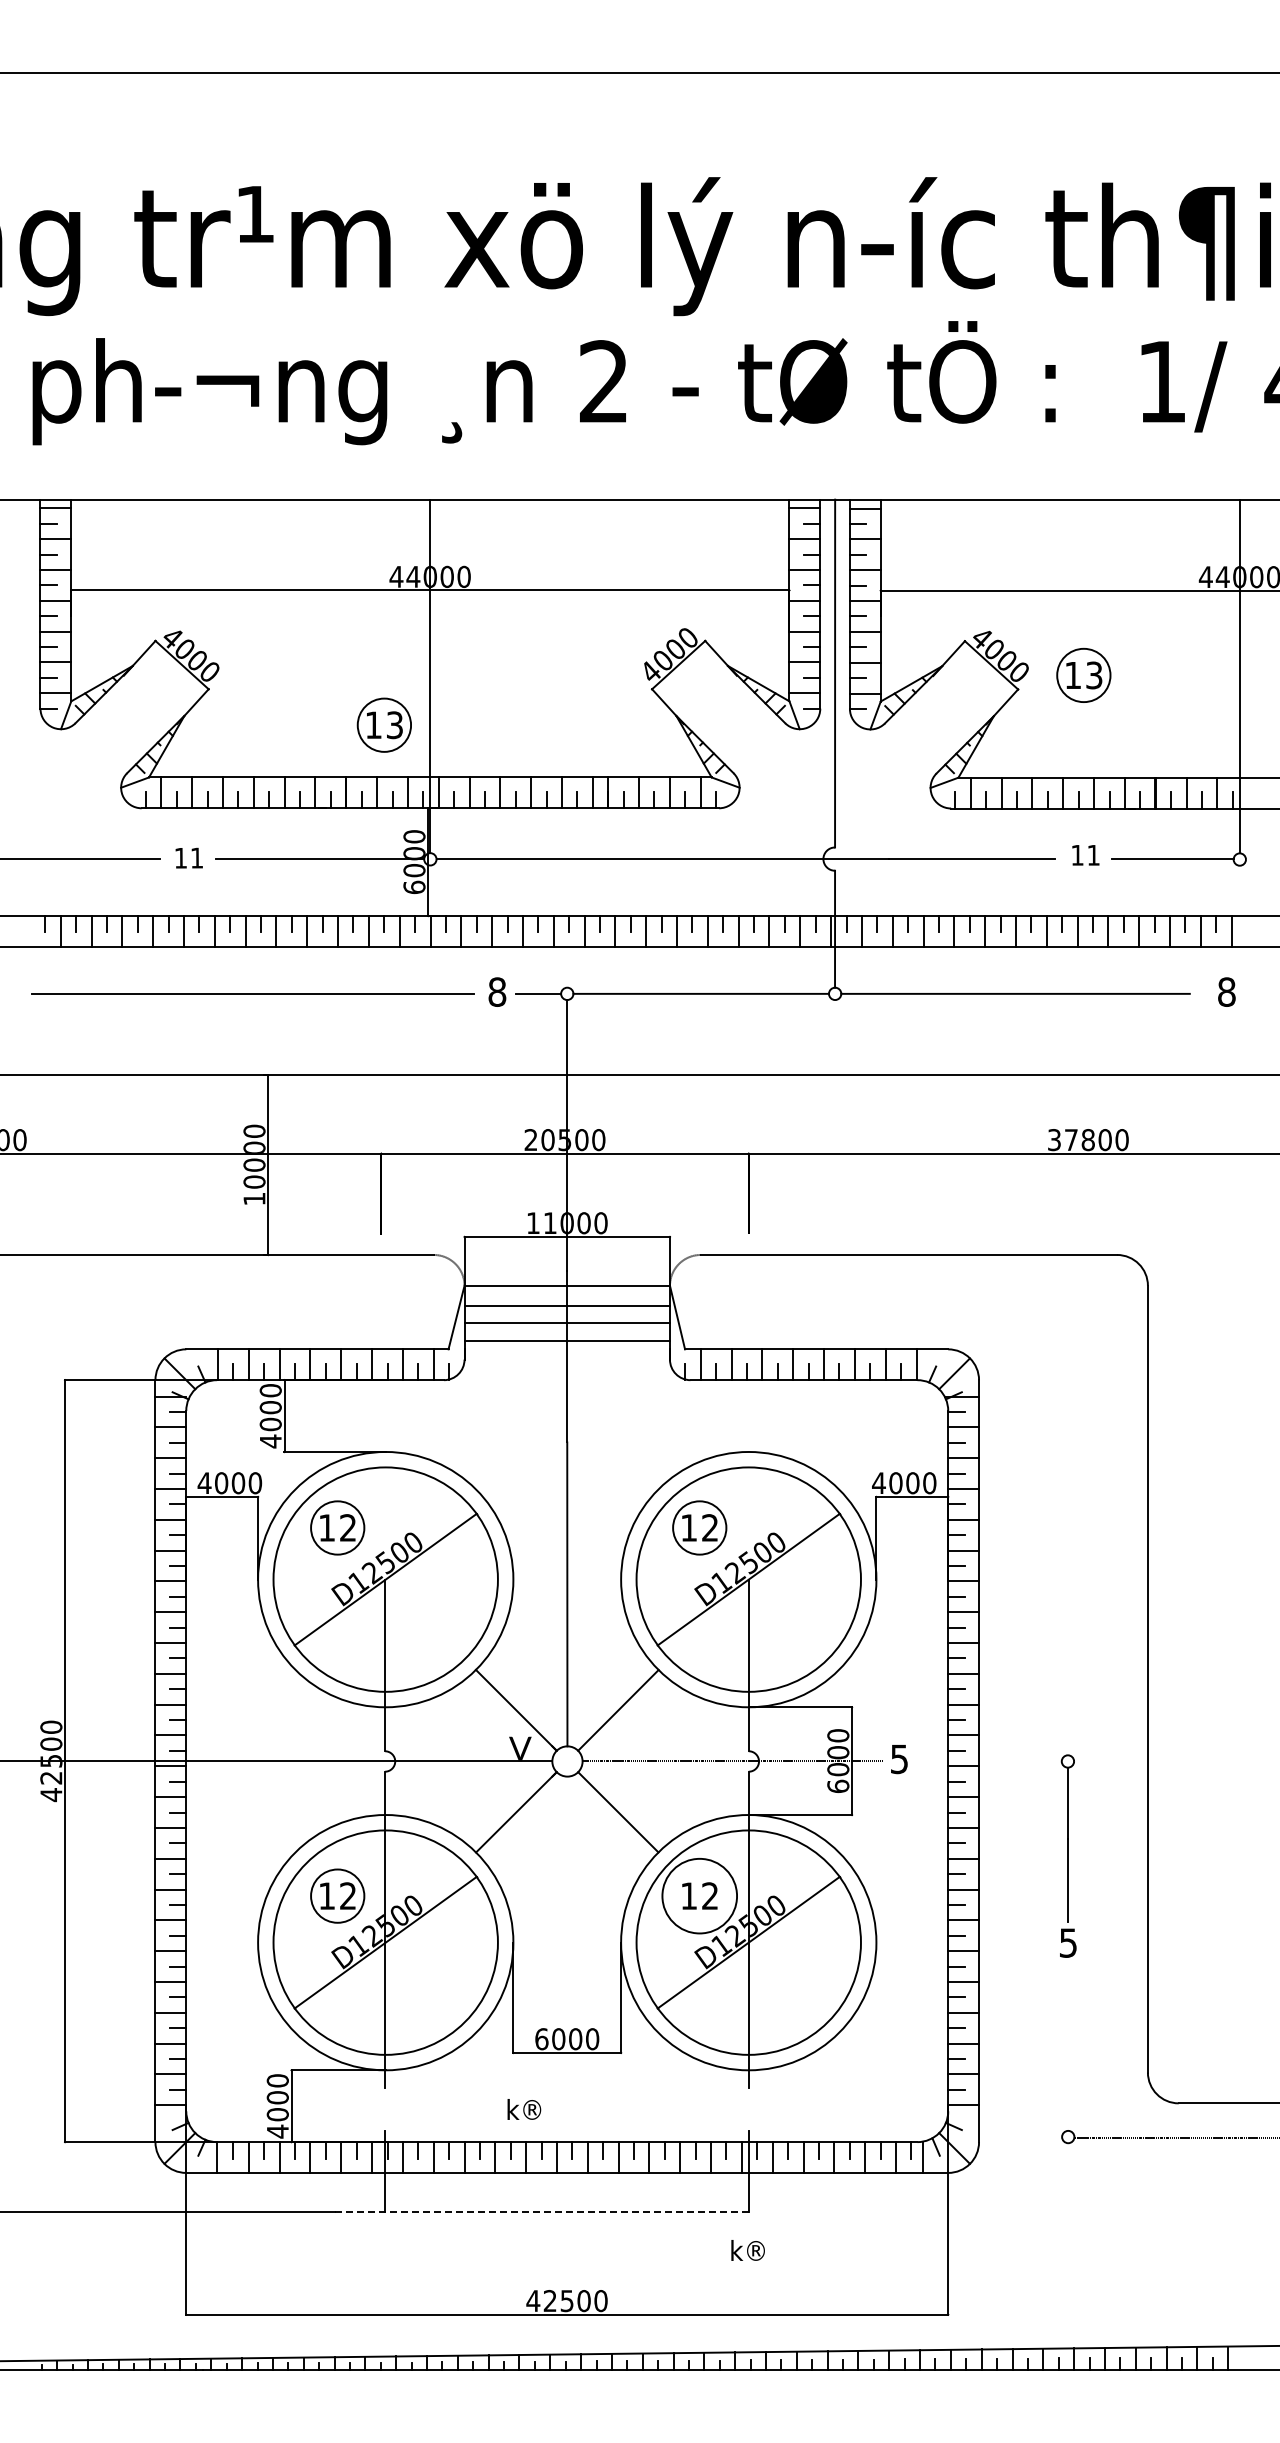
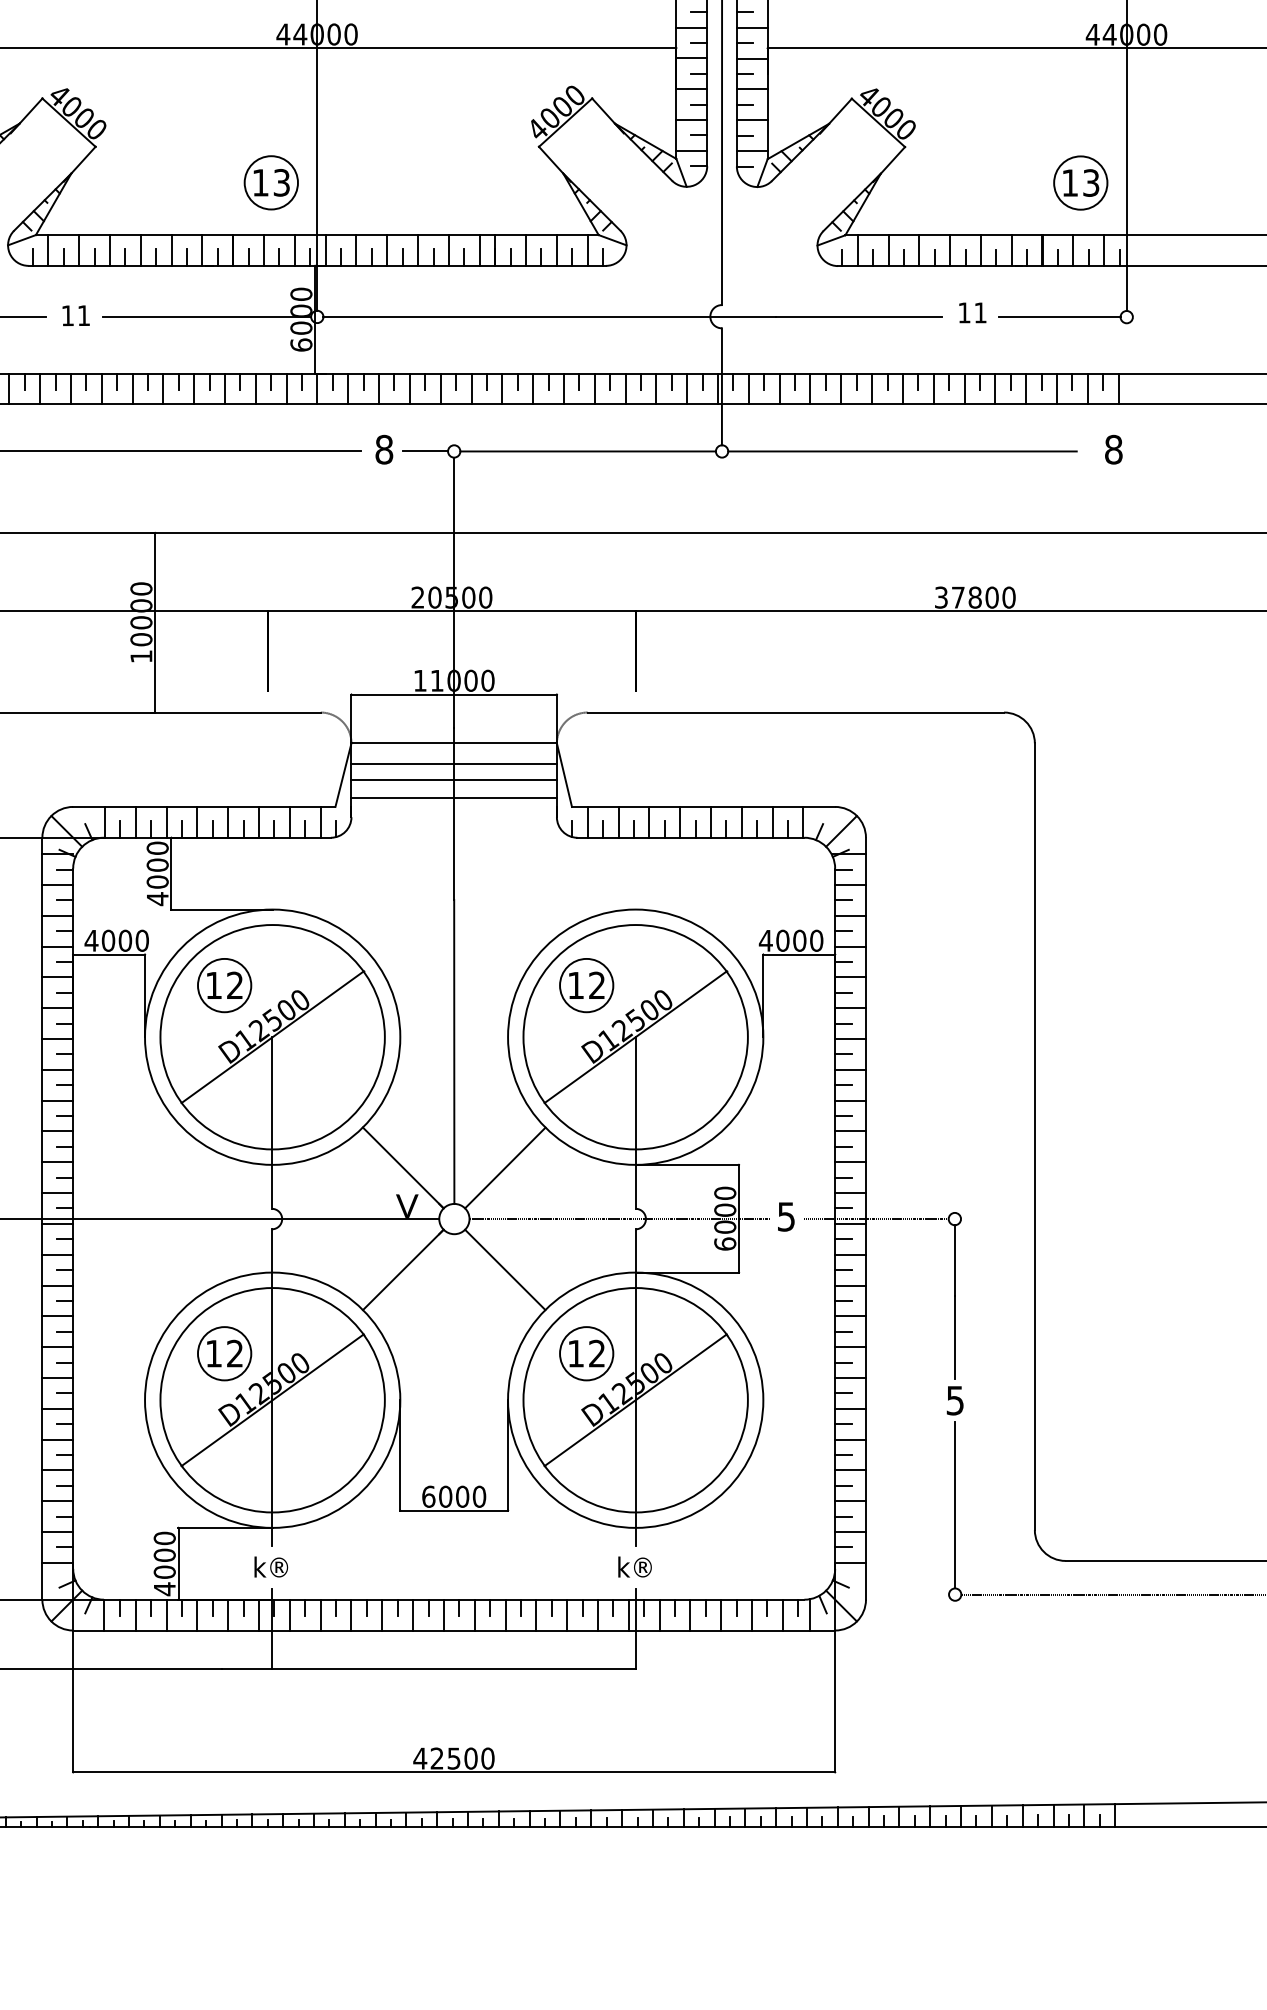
part: (1083, 674) -> (1080, 182), moved
line: (988, 1761) -> (875, 1219), added
circle: (699, 1895) -> (586, 1353), size x0.71
line: (1067, 2047) -> (954, 1505), added
text: (524, 2109) -> (271, 1567), moved
line: (542, 2211) -> (429, 1669), dashed -> solid
text: (747, 2250) -> (634, 1567), moved

